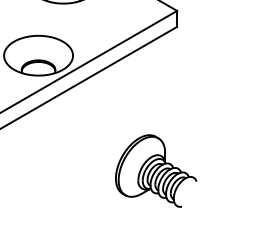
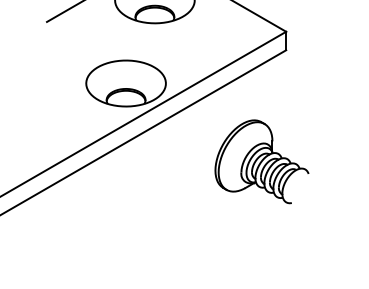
part: (155, 170) -> (261, 161), moved

